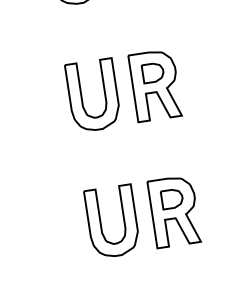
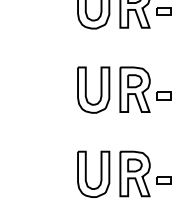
part: (199, 87) -> (163, 95), added
part: (218, 215) -> (163, 180), added

